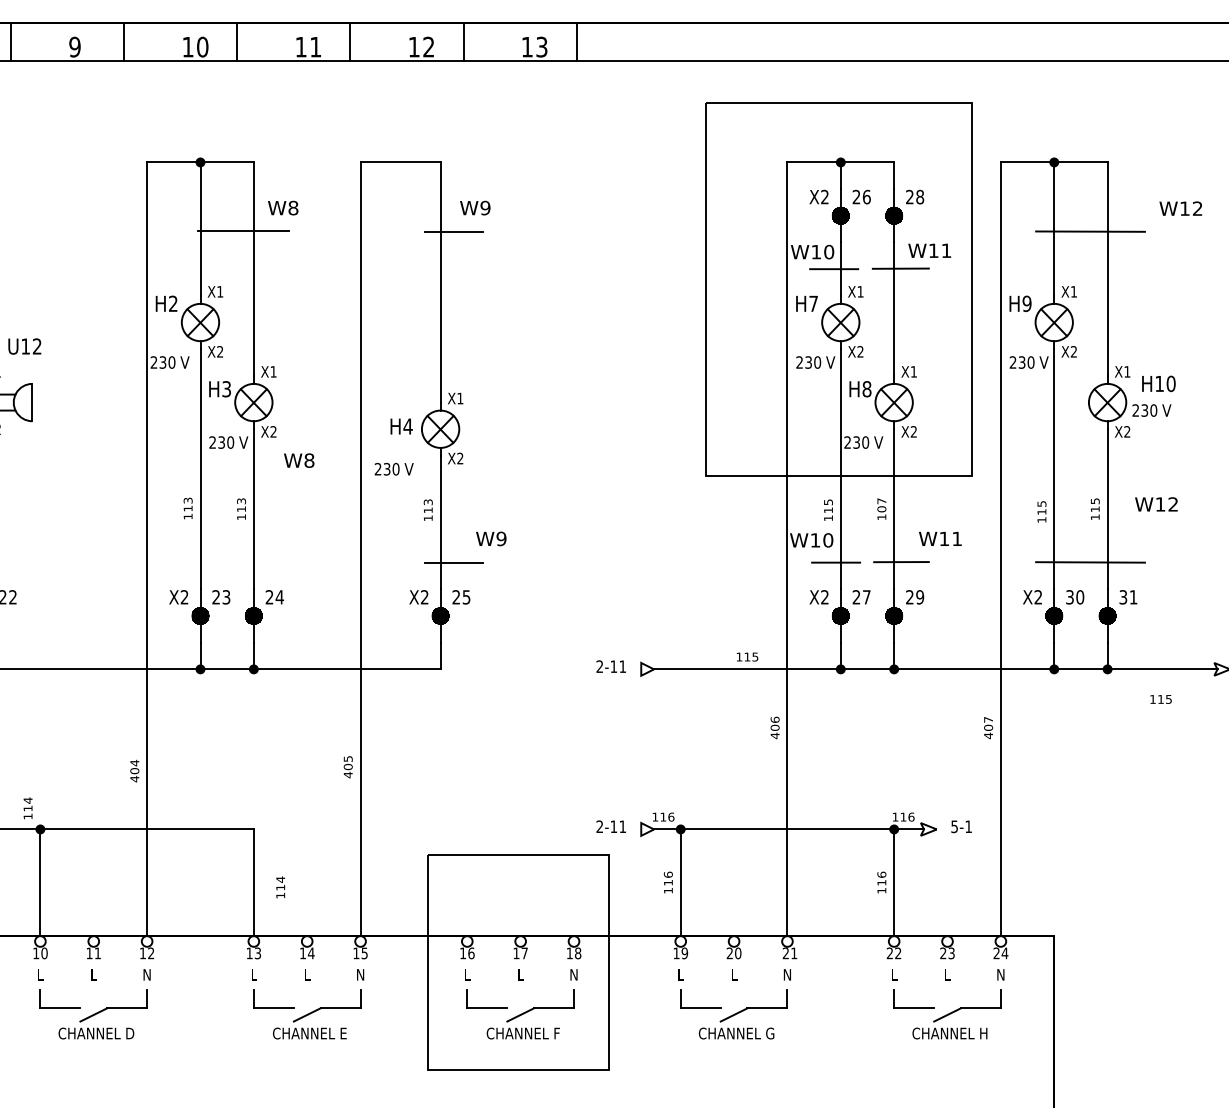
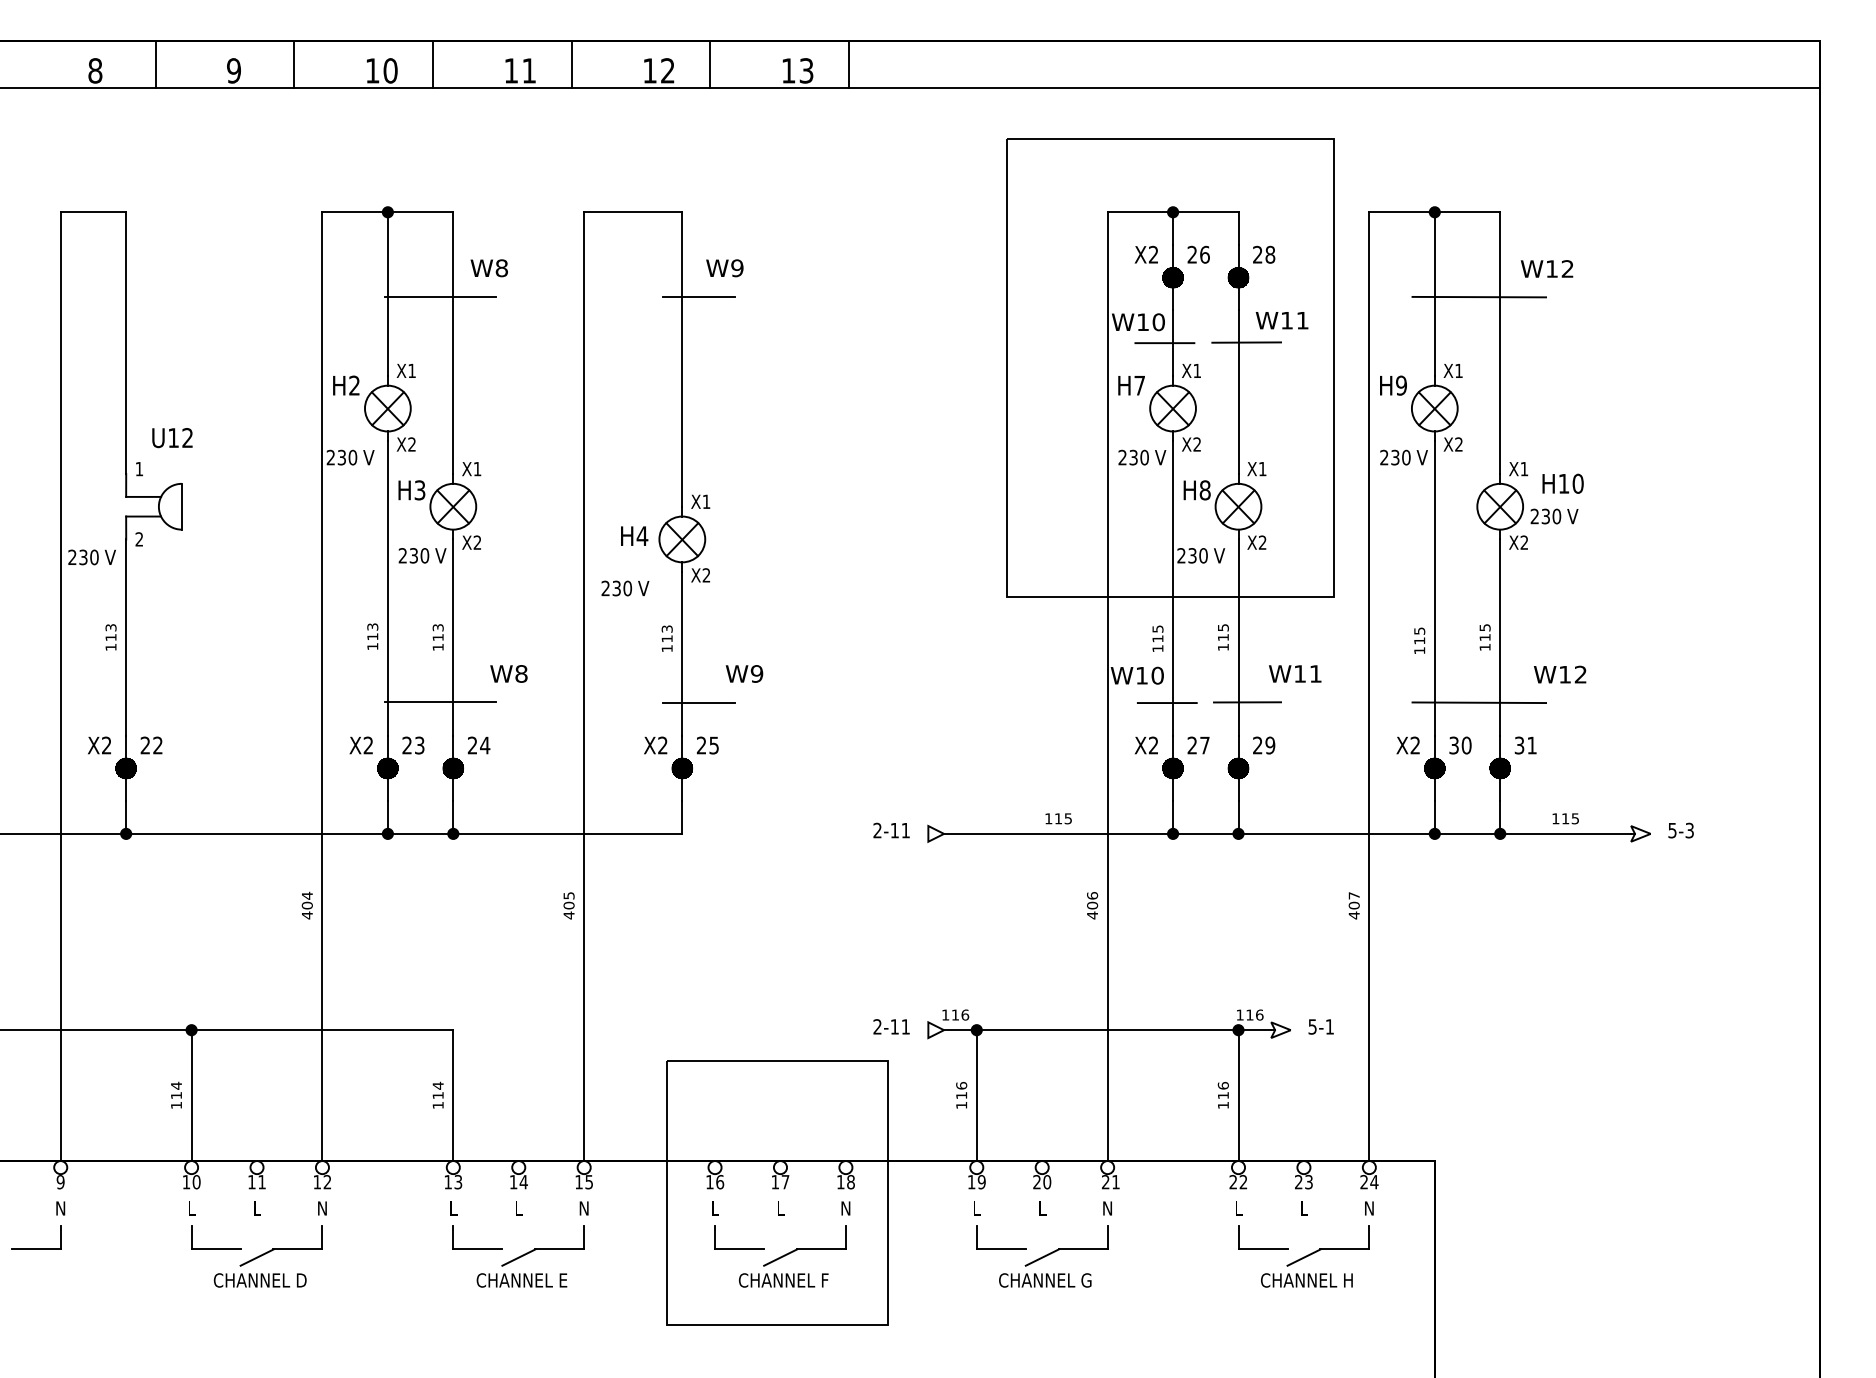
text: (1180, 208) -> (1546, 268), moved
text: (298, 460) -> (508, 673), moved
text: (1156, 504) -> (1560, 674), moved
text: (881, 505) -> (1222, 632), 107 -> 115
line: (242, 562) -> (439, 702), added
text: (1160, 699) -> (1565, 818), moved
text: (347, 766) -> (568, 905), moved
text: (134, 770) -> (306, 905), moved
text: (28, 807) -> (176, 1094), moved
text: (280, 886) -> (437, 1094), moved

